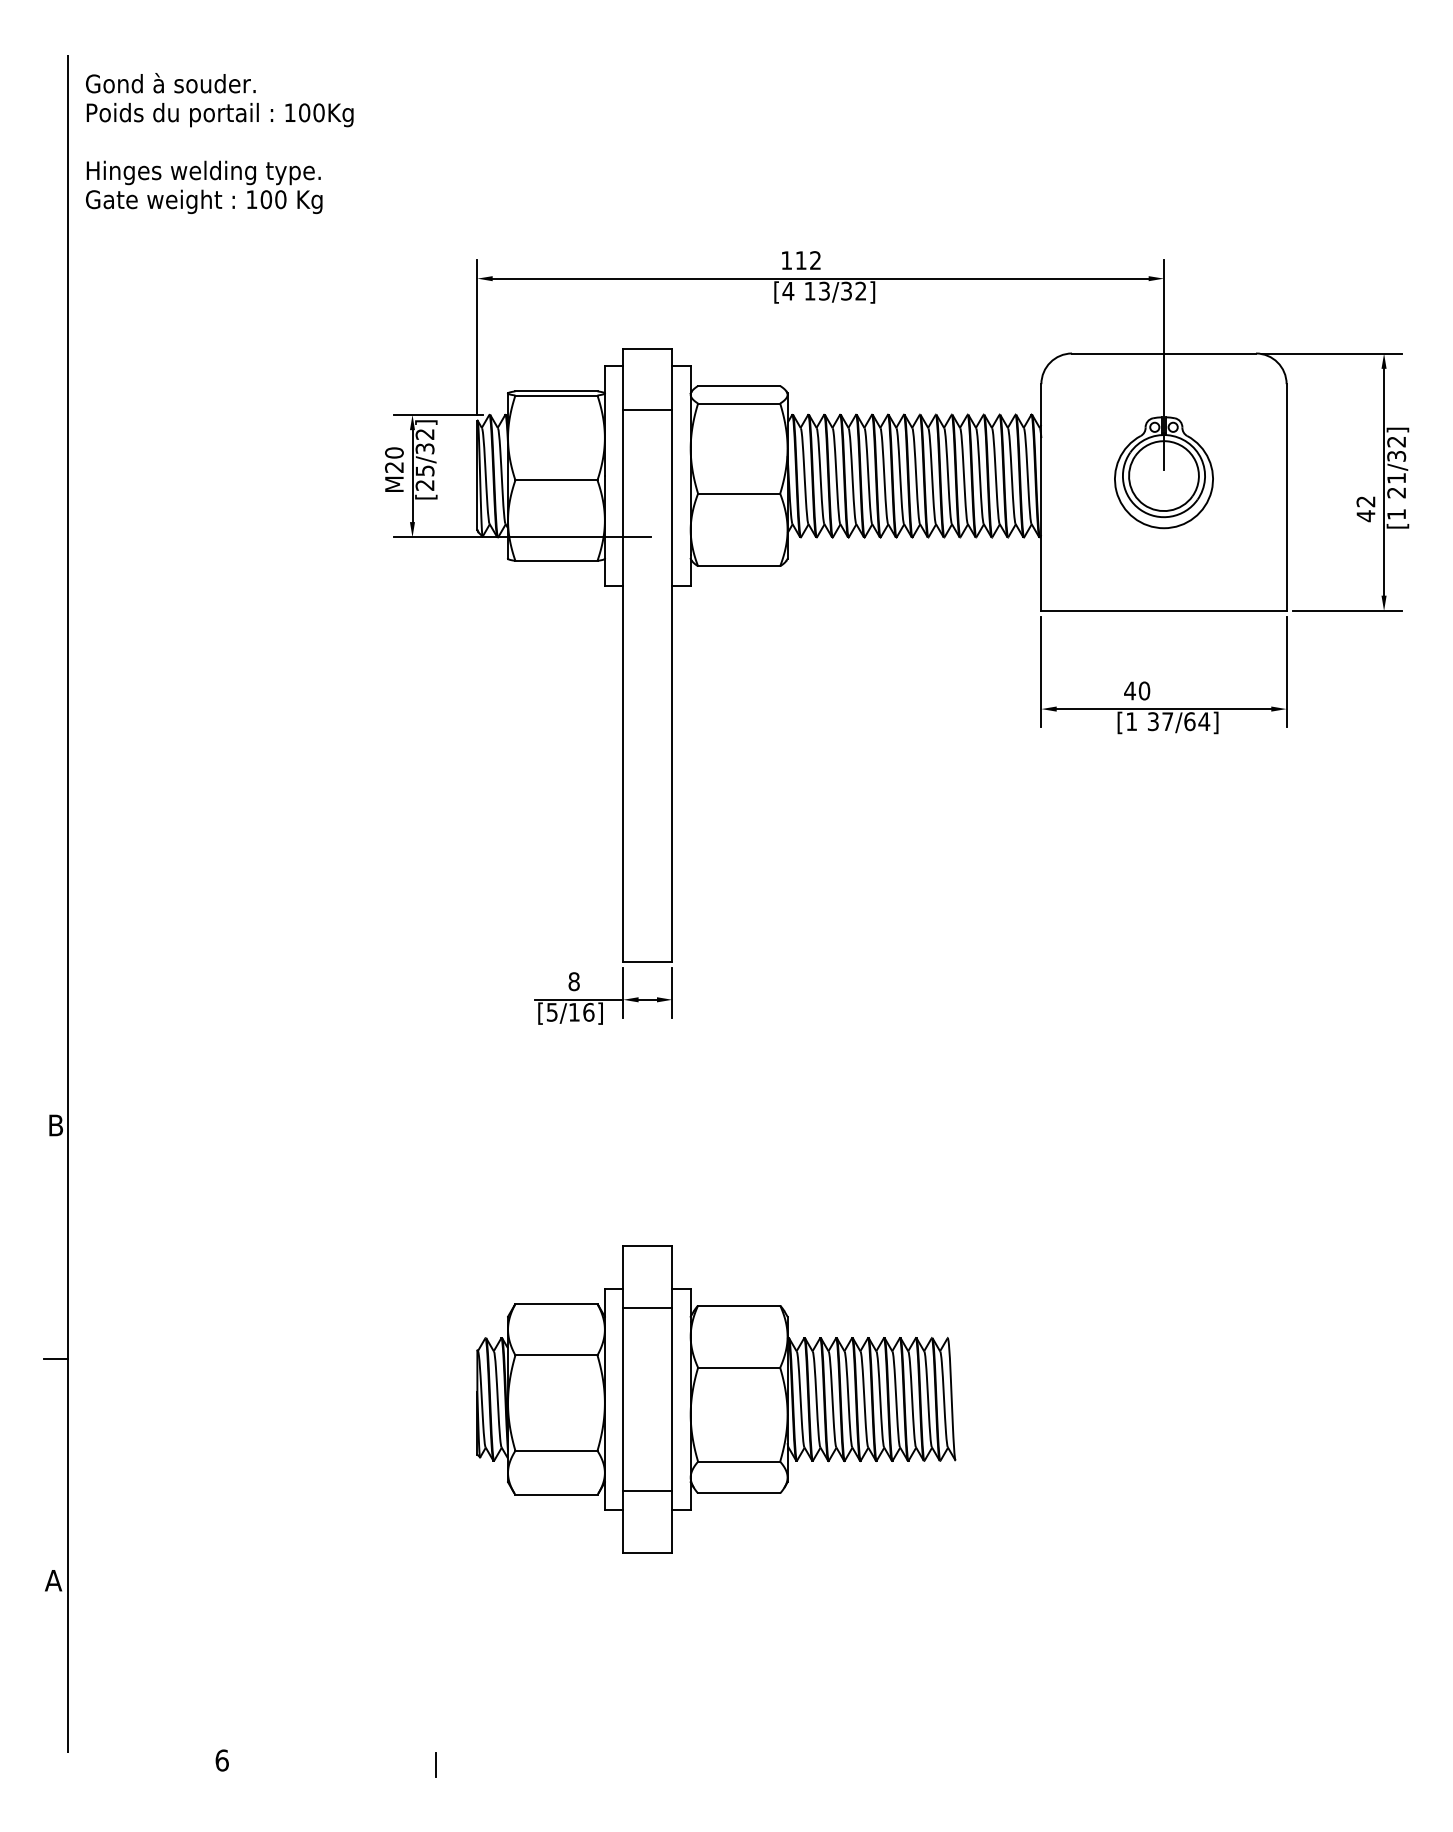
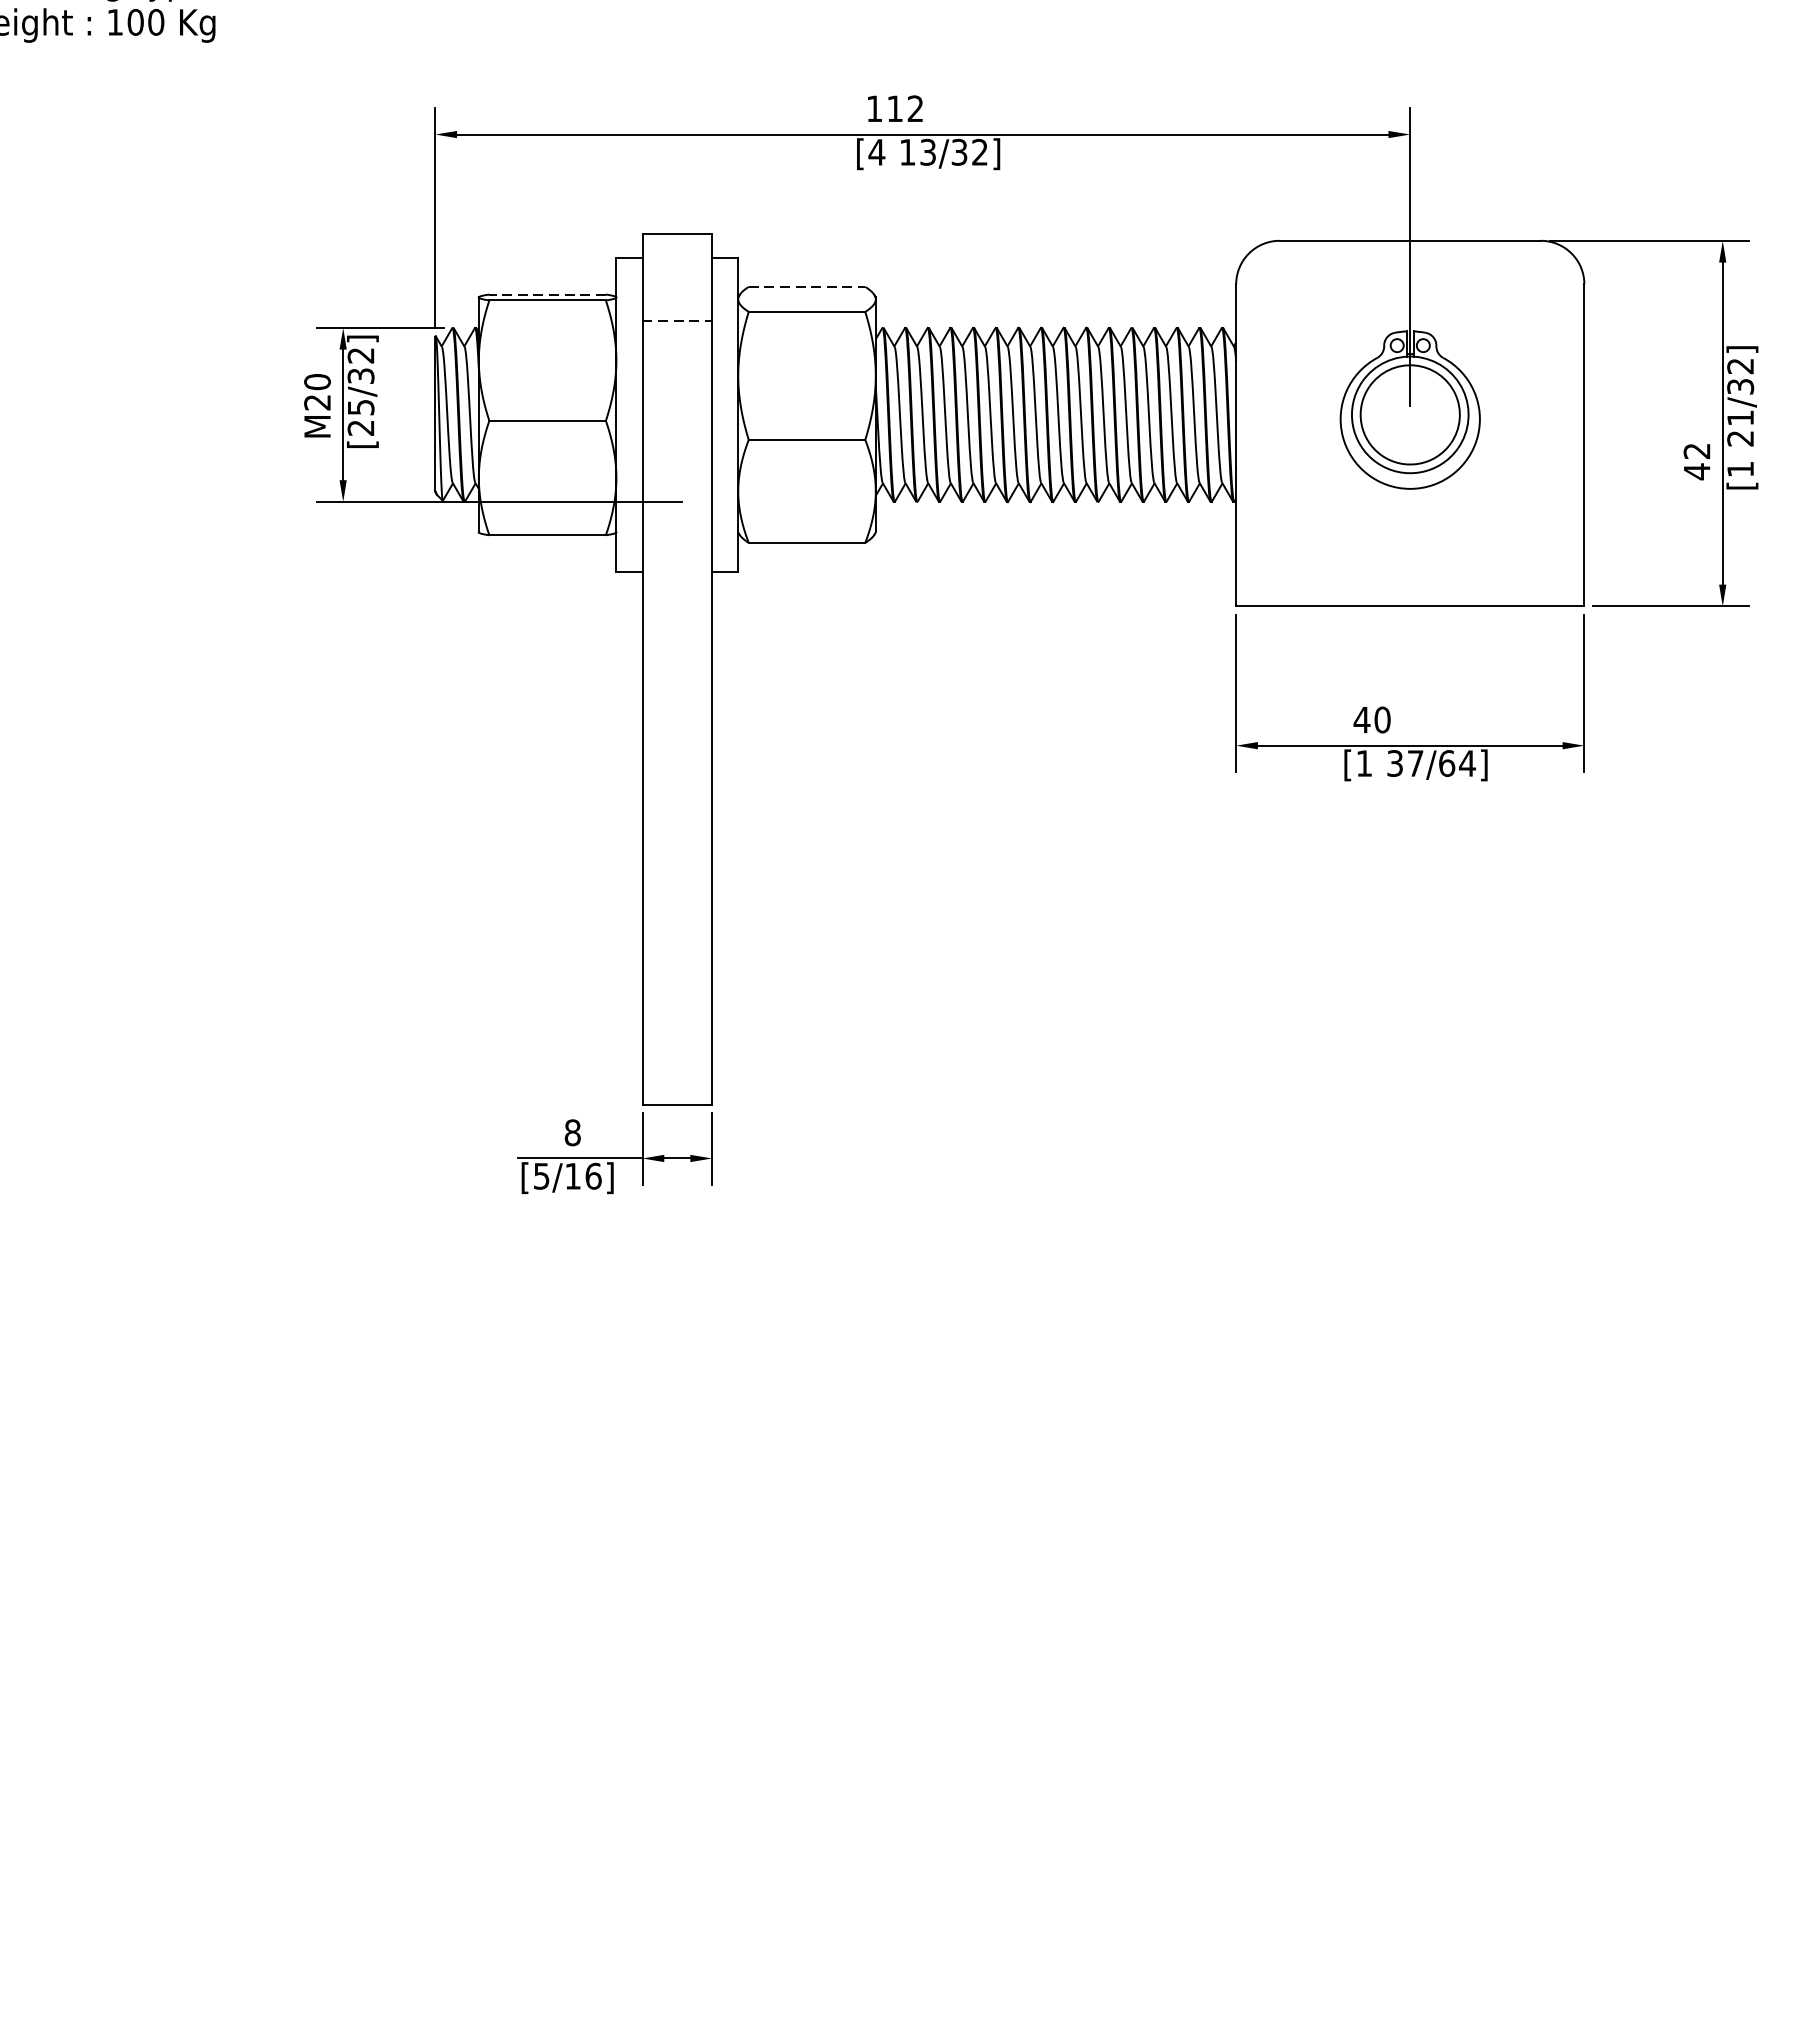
line: (739, 385) -> (807, 286), solid -> dashed
line: (555, 391) -> (546, 294), solid -> dashed
line: (647, 410) -> (676, 321), solid -> dashed
part: (716, 1399) -> (774, 1726), removed

